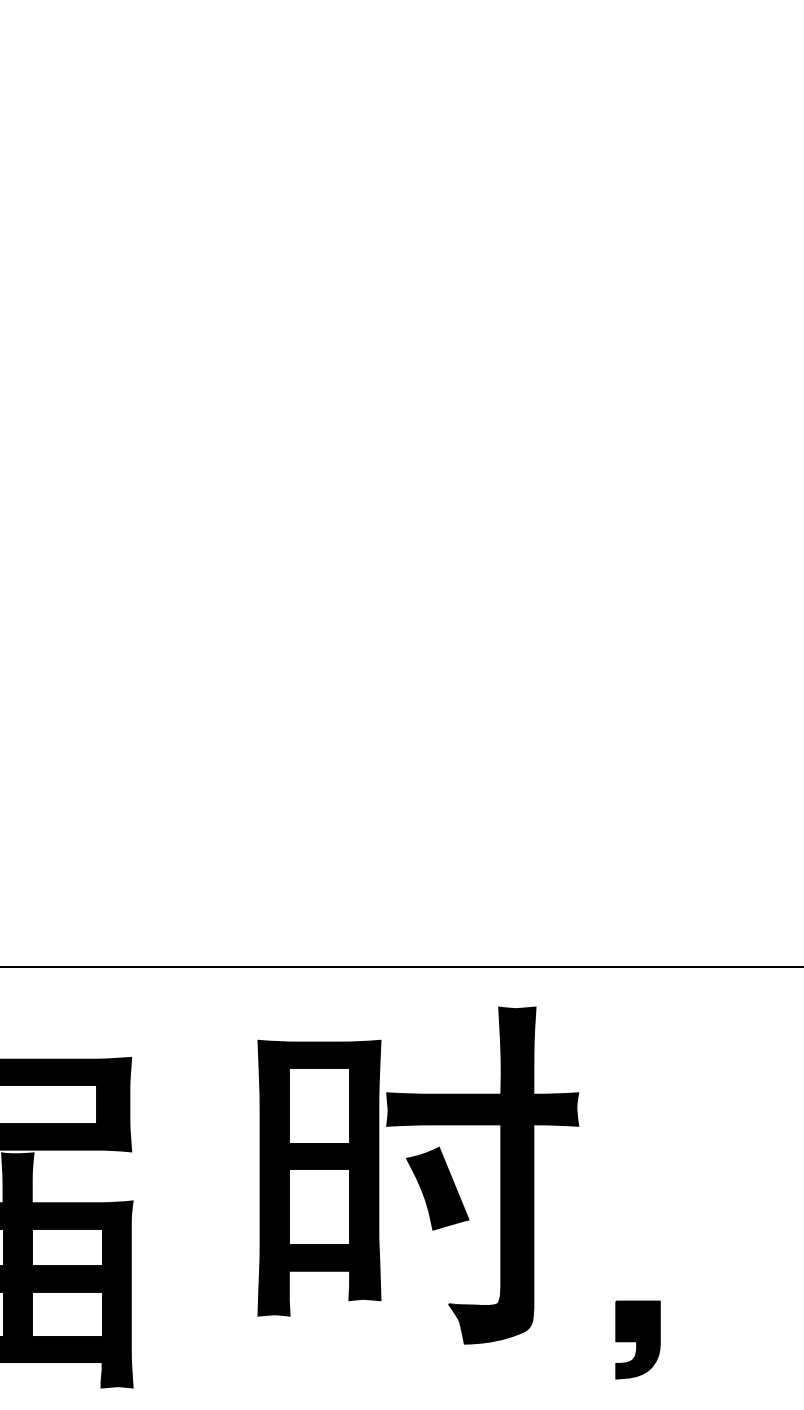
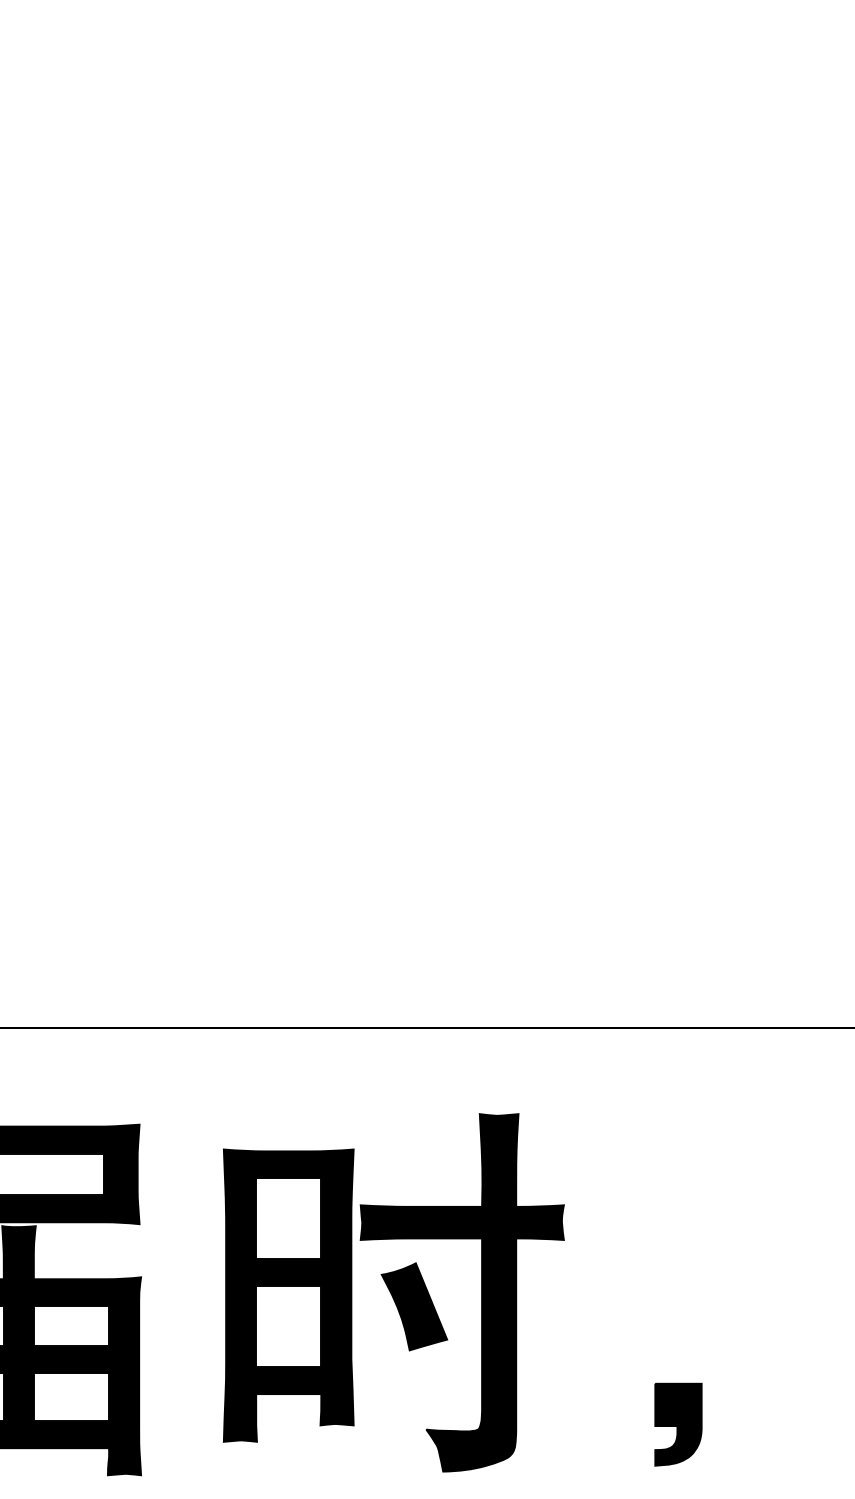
part: (417, 1175) -> (393, 1292), moved

